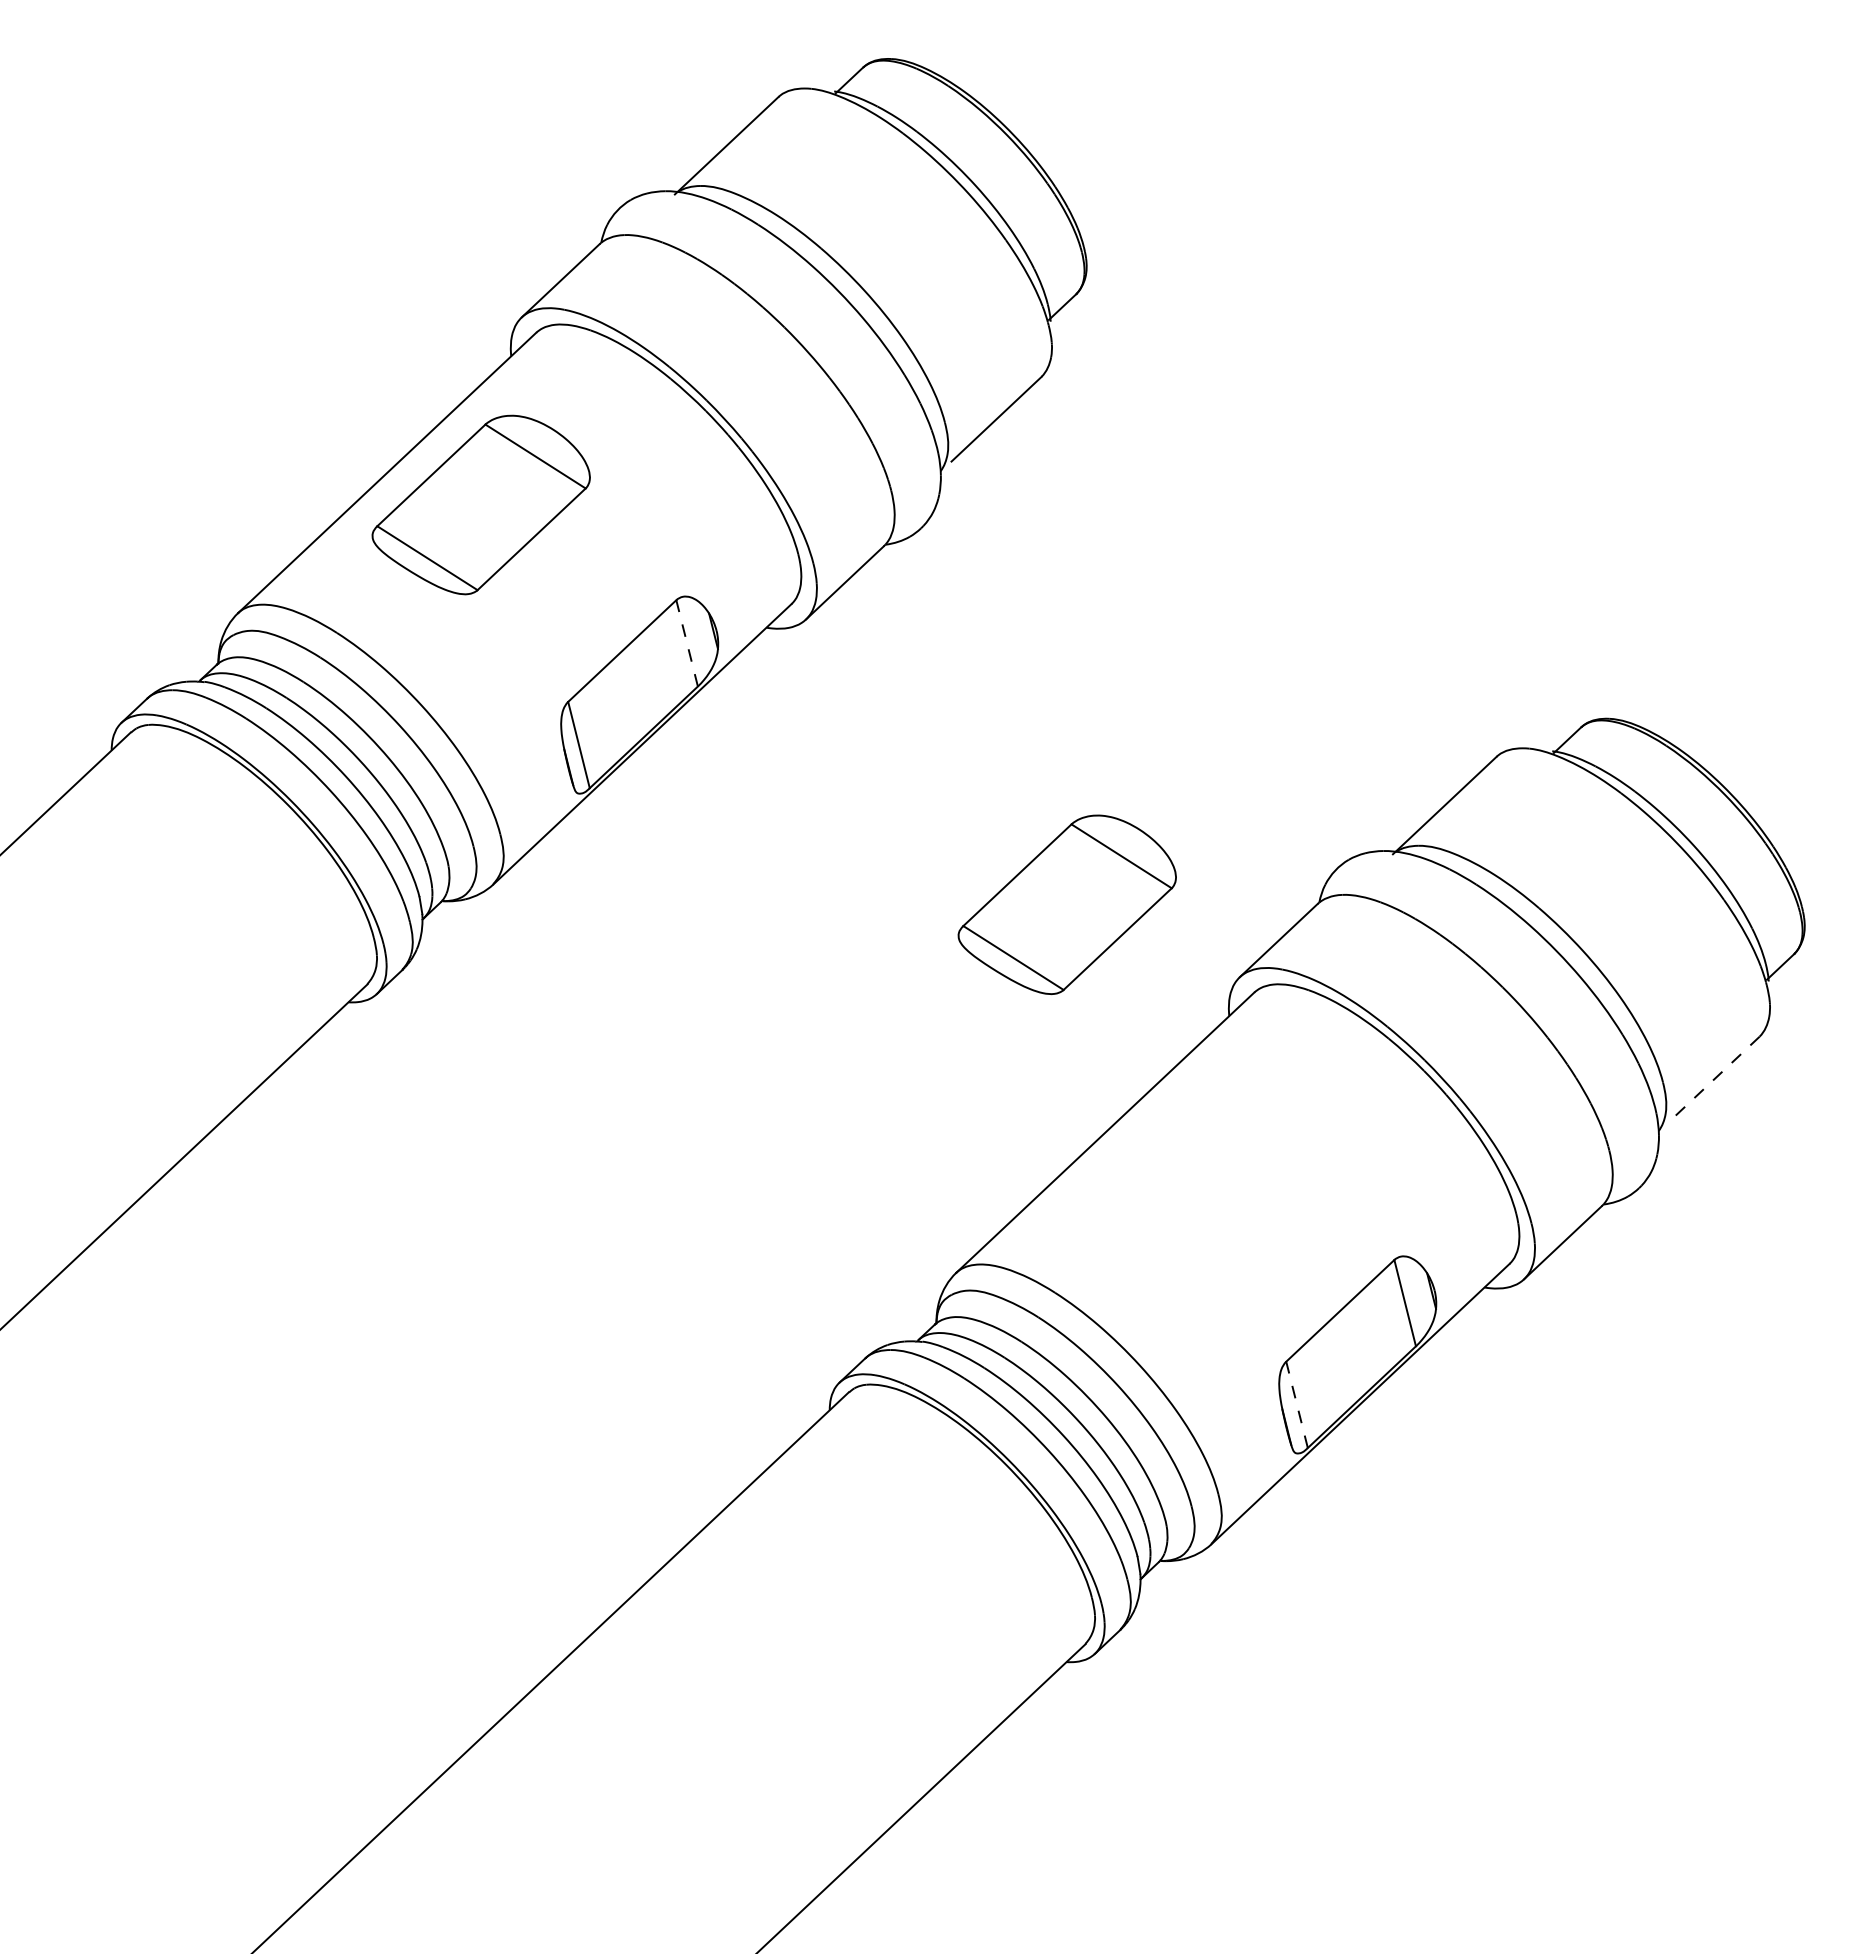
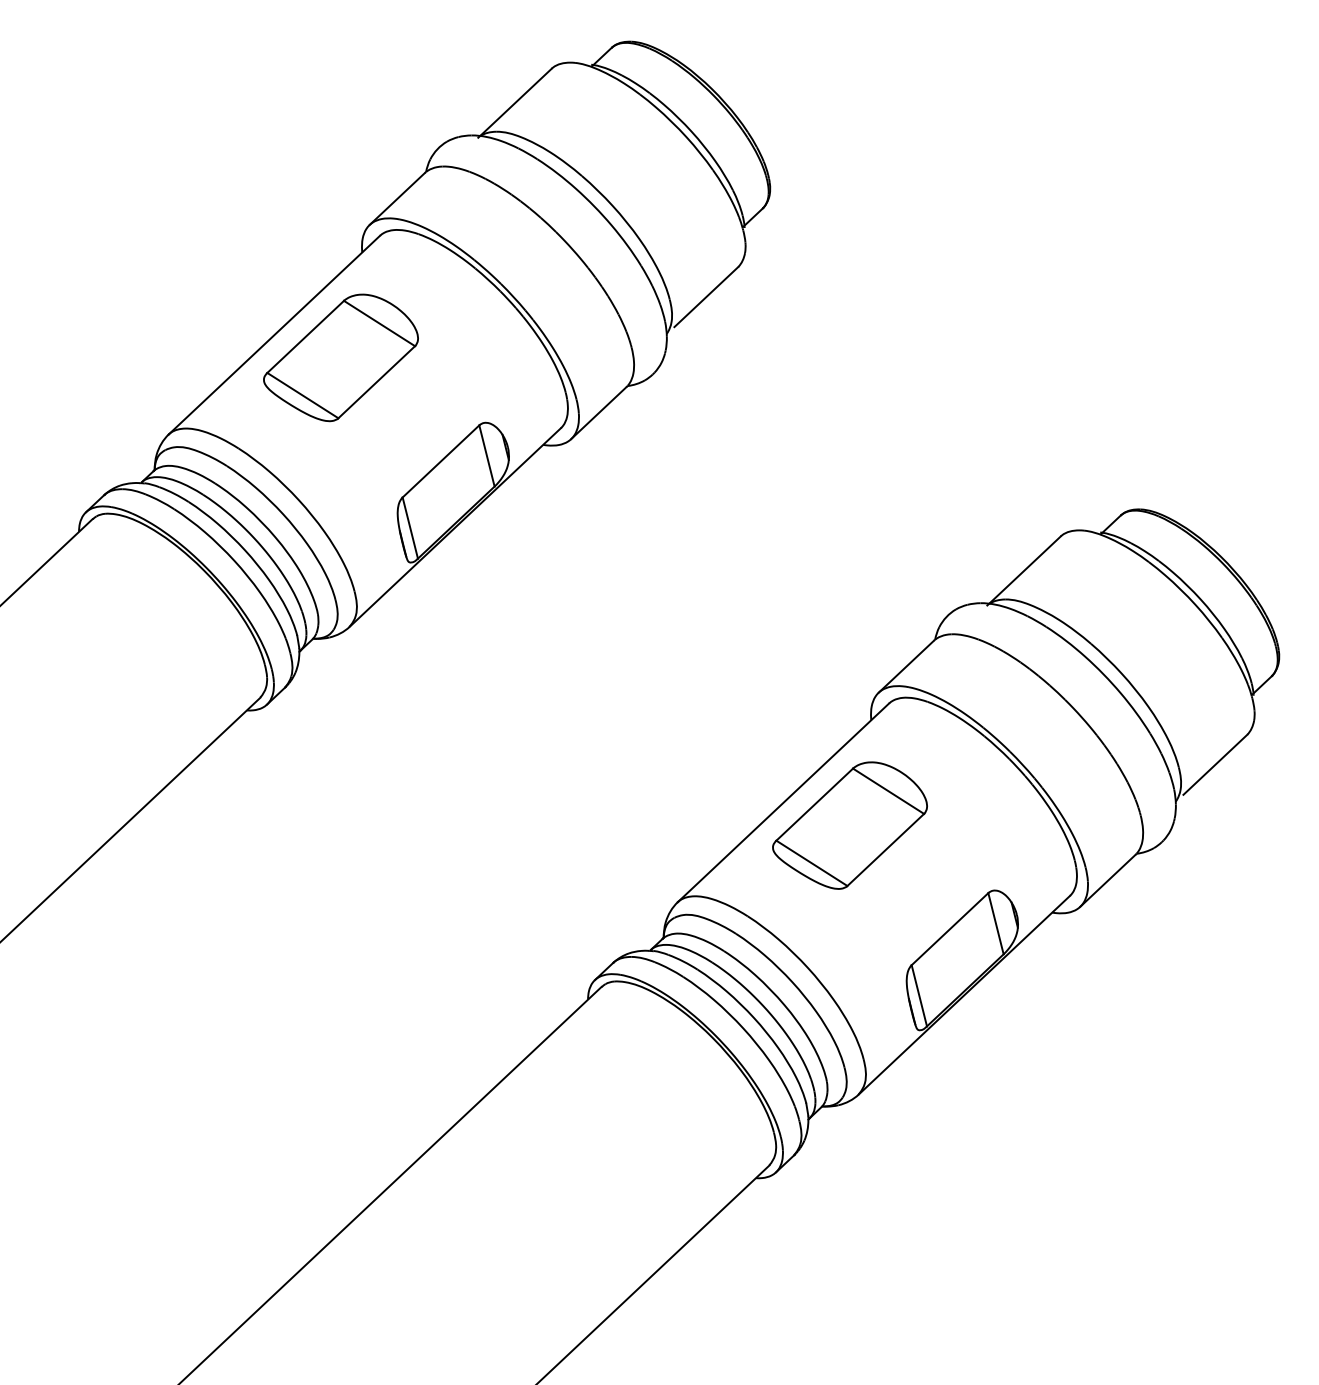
line: (687, 642) -> (487, 455), dashed -> solid
part: (1066, 904) -> (849, 825), moved
line: (1714, 1079) -> (1215, 765), dashed -> solid
line: (1296, 1404) -> (918, 995), dashed -> solid

